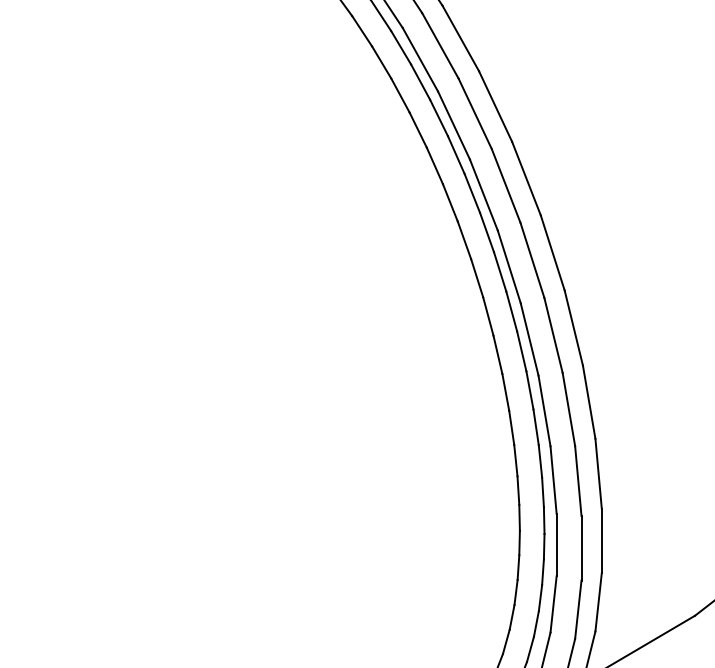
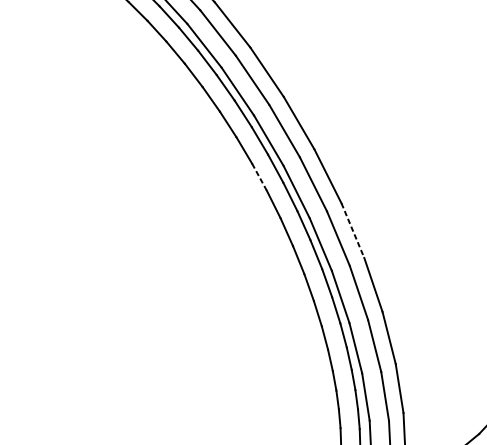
line: (464, 240) -> (259, 177), solid -> dashed
line: (573, 328) -> (352, 231), solid -> dashed

